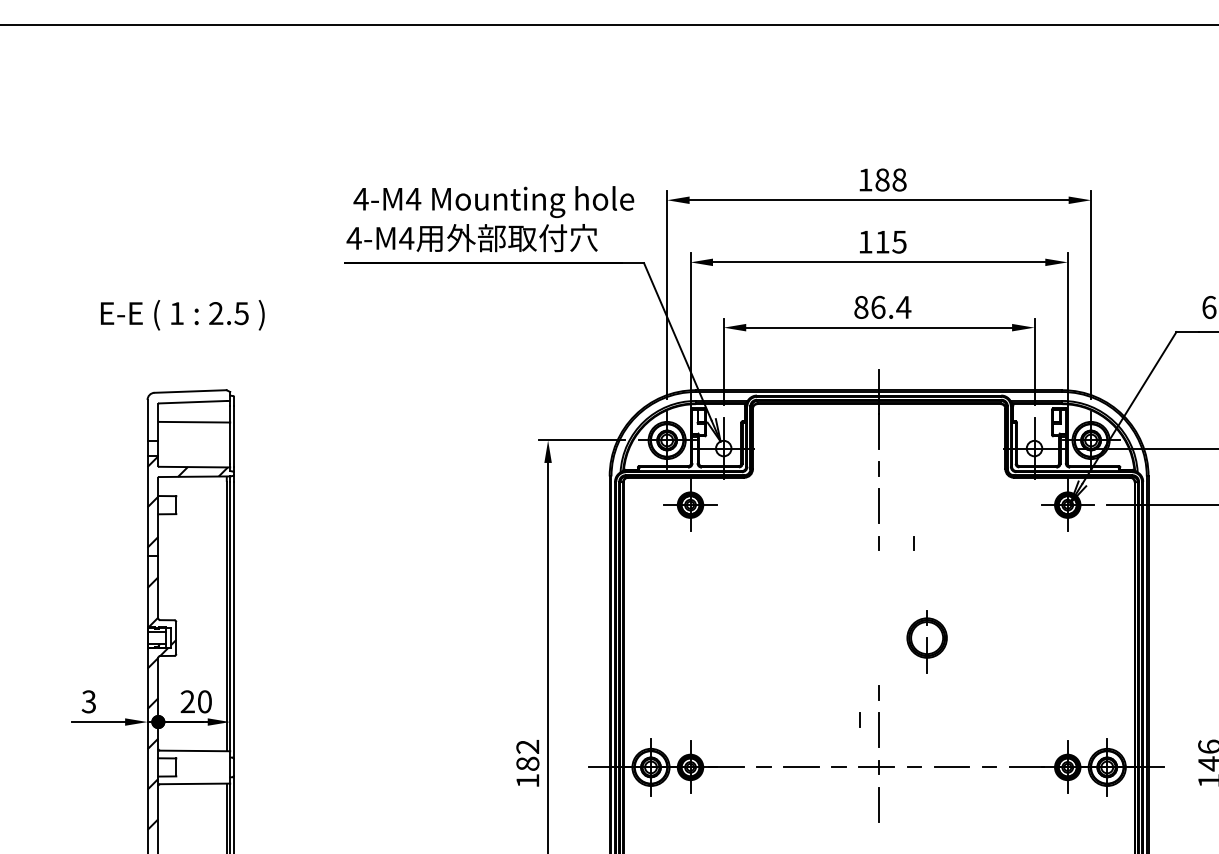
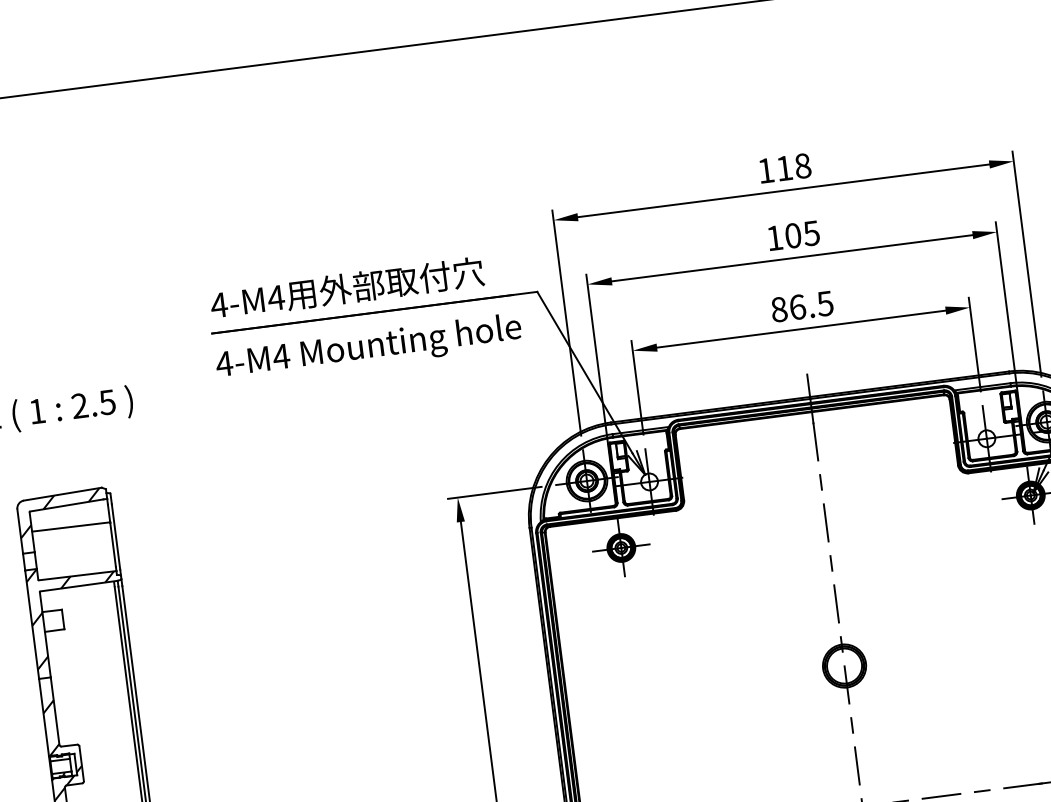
text: (882, 179) -> (784, 167), 188 -> 118
text: (493, 201) -> (368, 347), moved
text: (882, 241) -> (793, 235), 115 -> 105
text: (903, 307) -> (825, 303), 86.4 -> 86.5
hatch: (185, 408) -> (59, 513), added
line: (913, 543) -> (868, 558), removed
line: (879, 580) -> (836, 603), added
part: (926, 641) -> (844, 669), moved
line: (859, 719) -> (834, 757), removed

